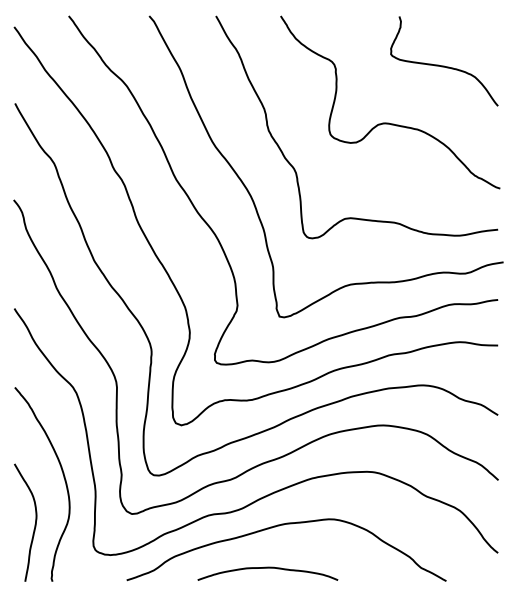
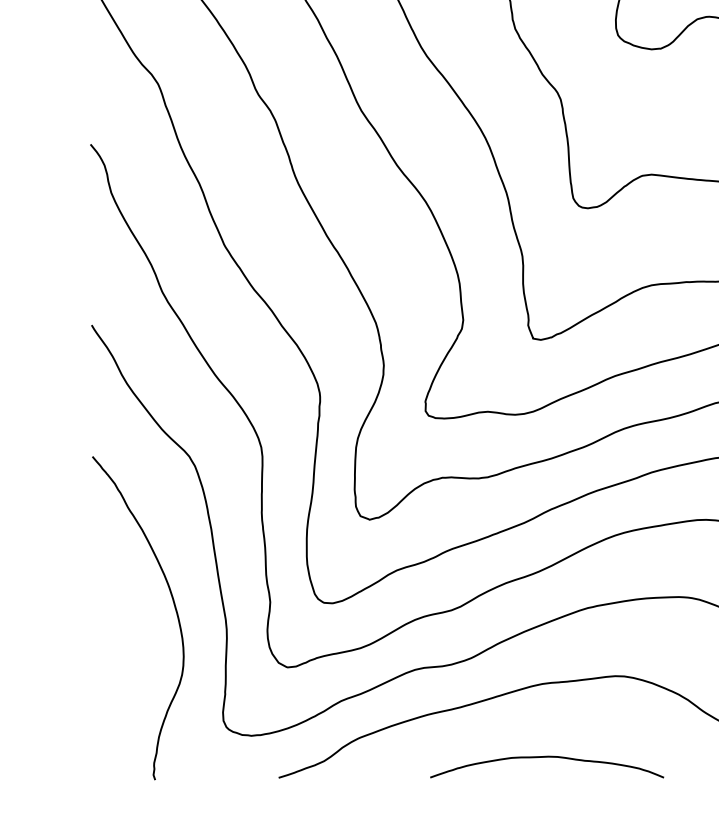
curve: (34, 524) -> (125, 684), removed
curve: (267, 568) -> (546, 758), moved

